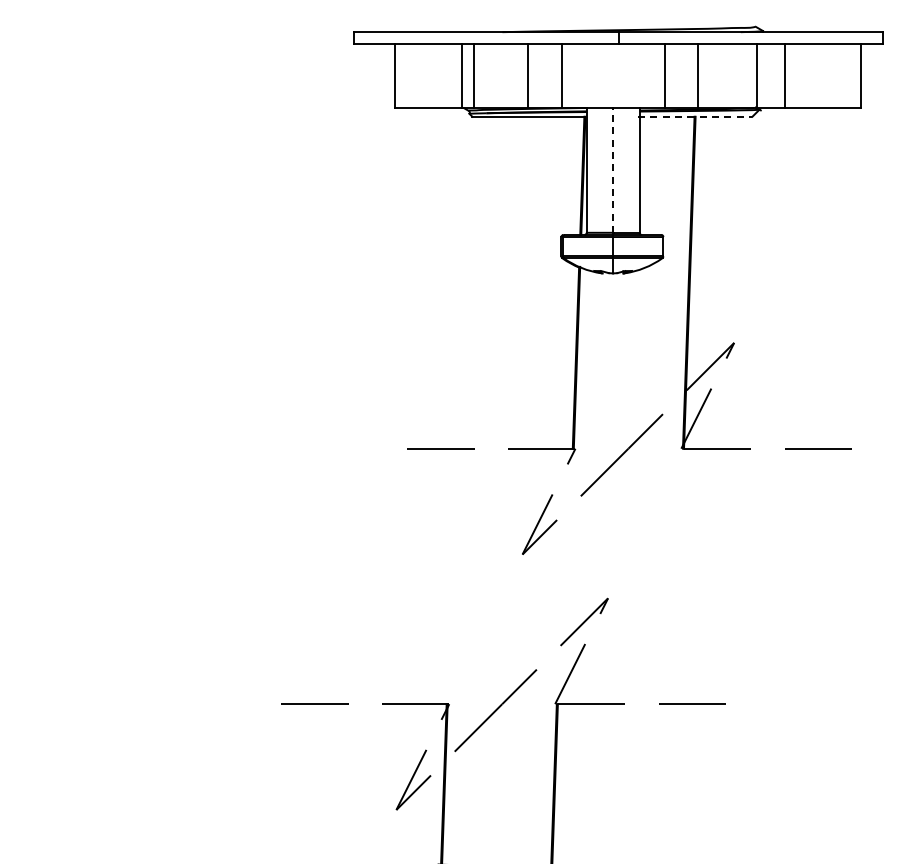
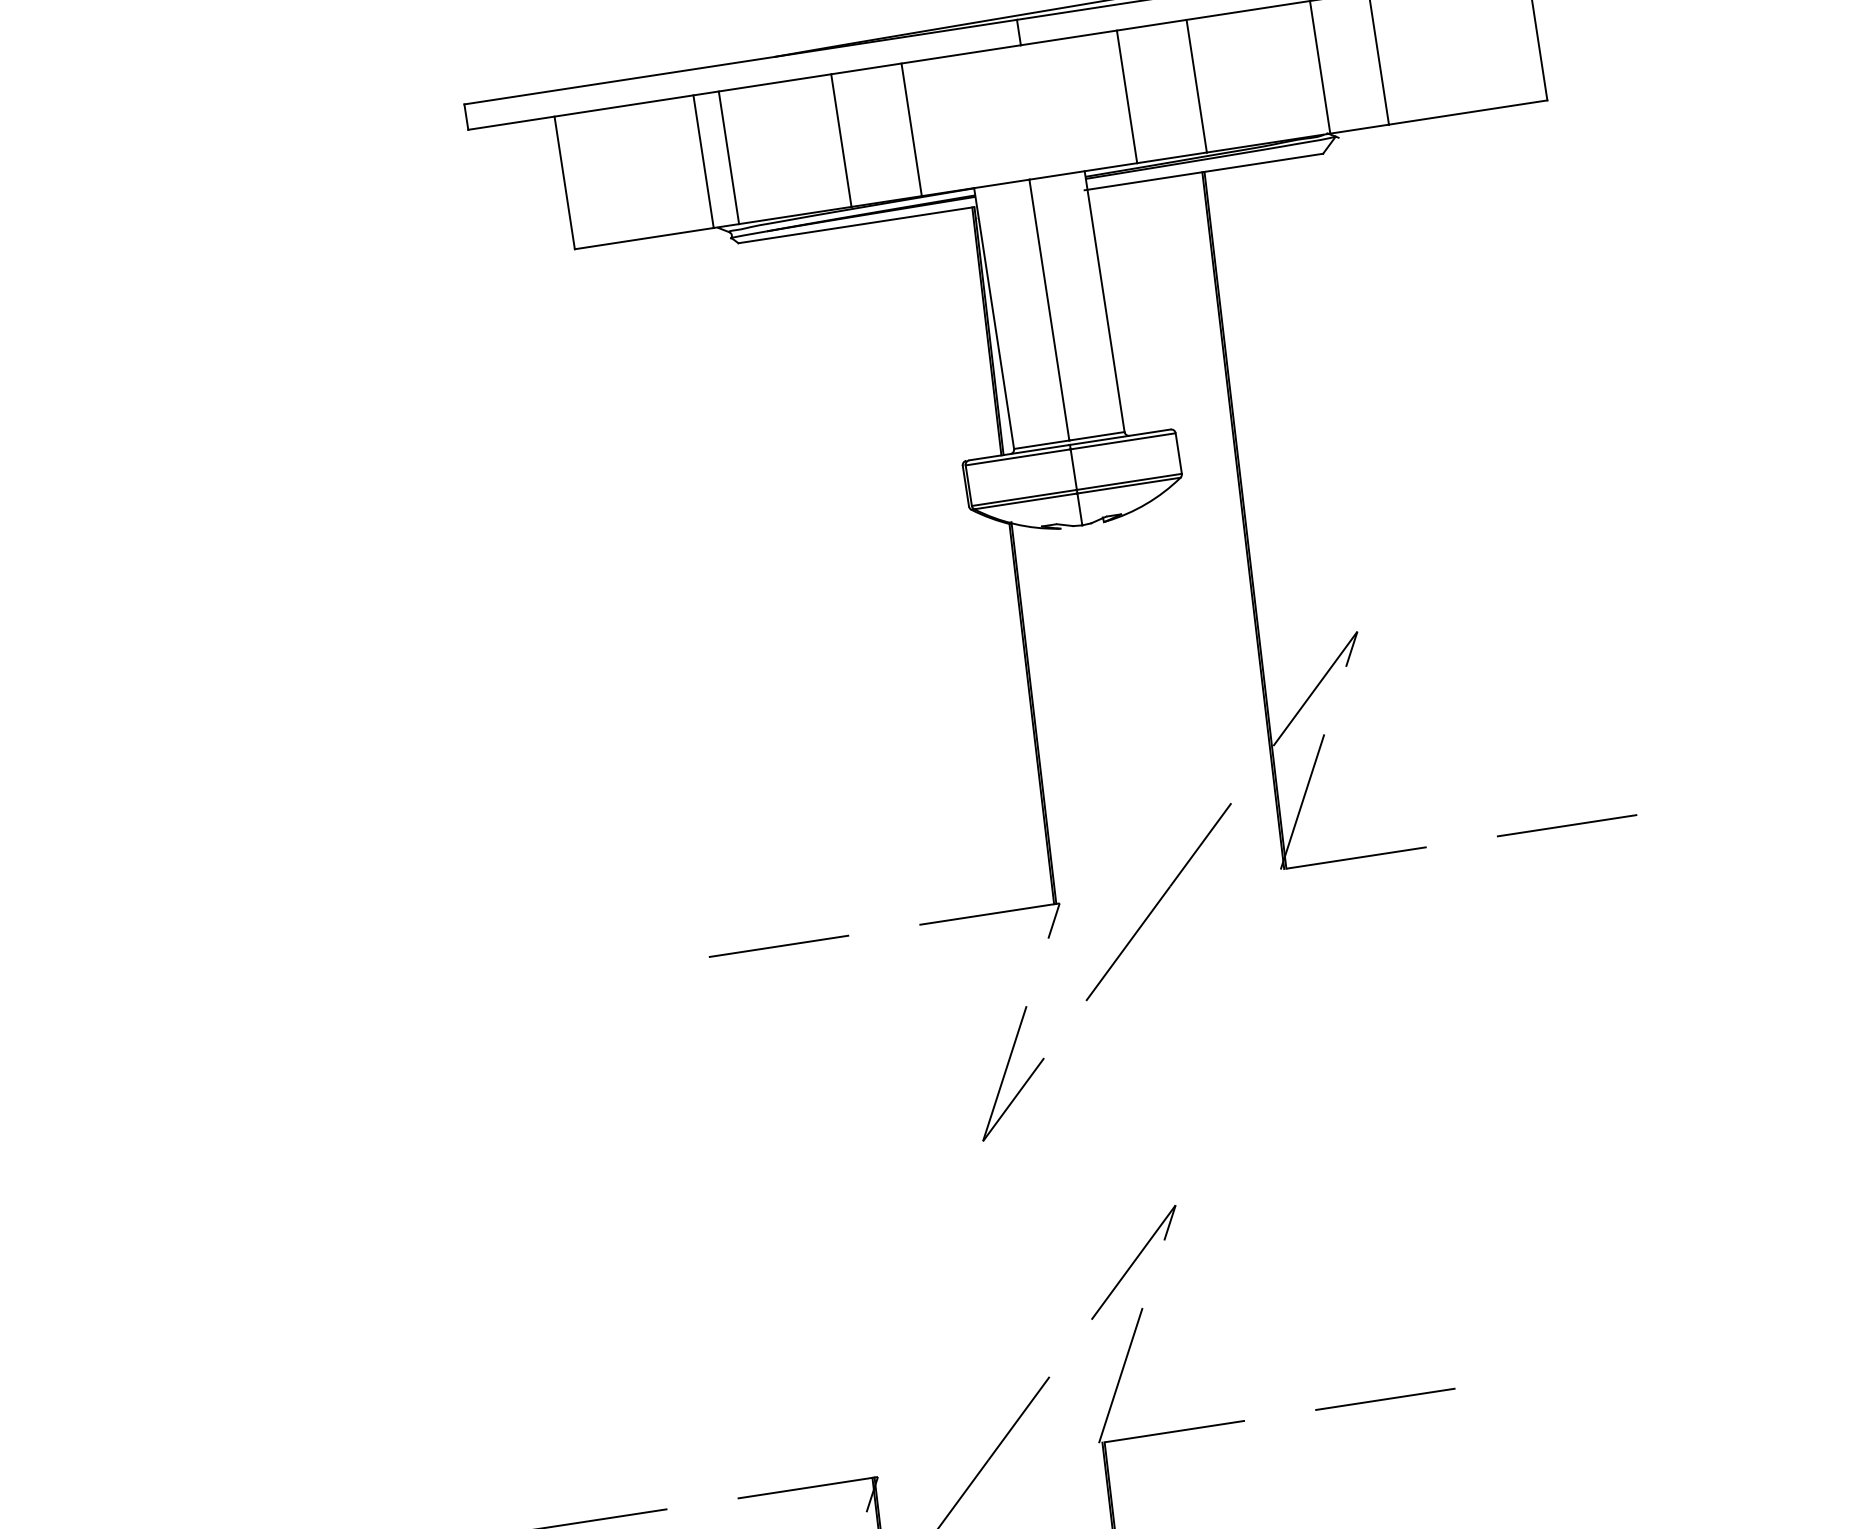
line: (695, 116) -> (1204, 171), dashed -> solid
line: (613, 169) -> (1049, 308), dashed -> solid

